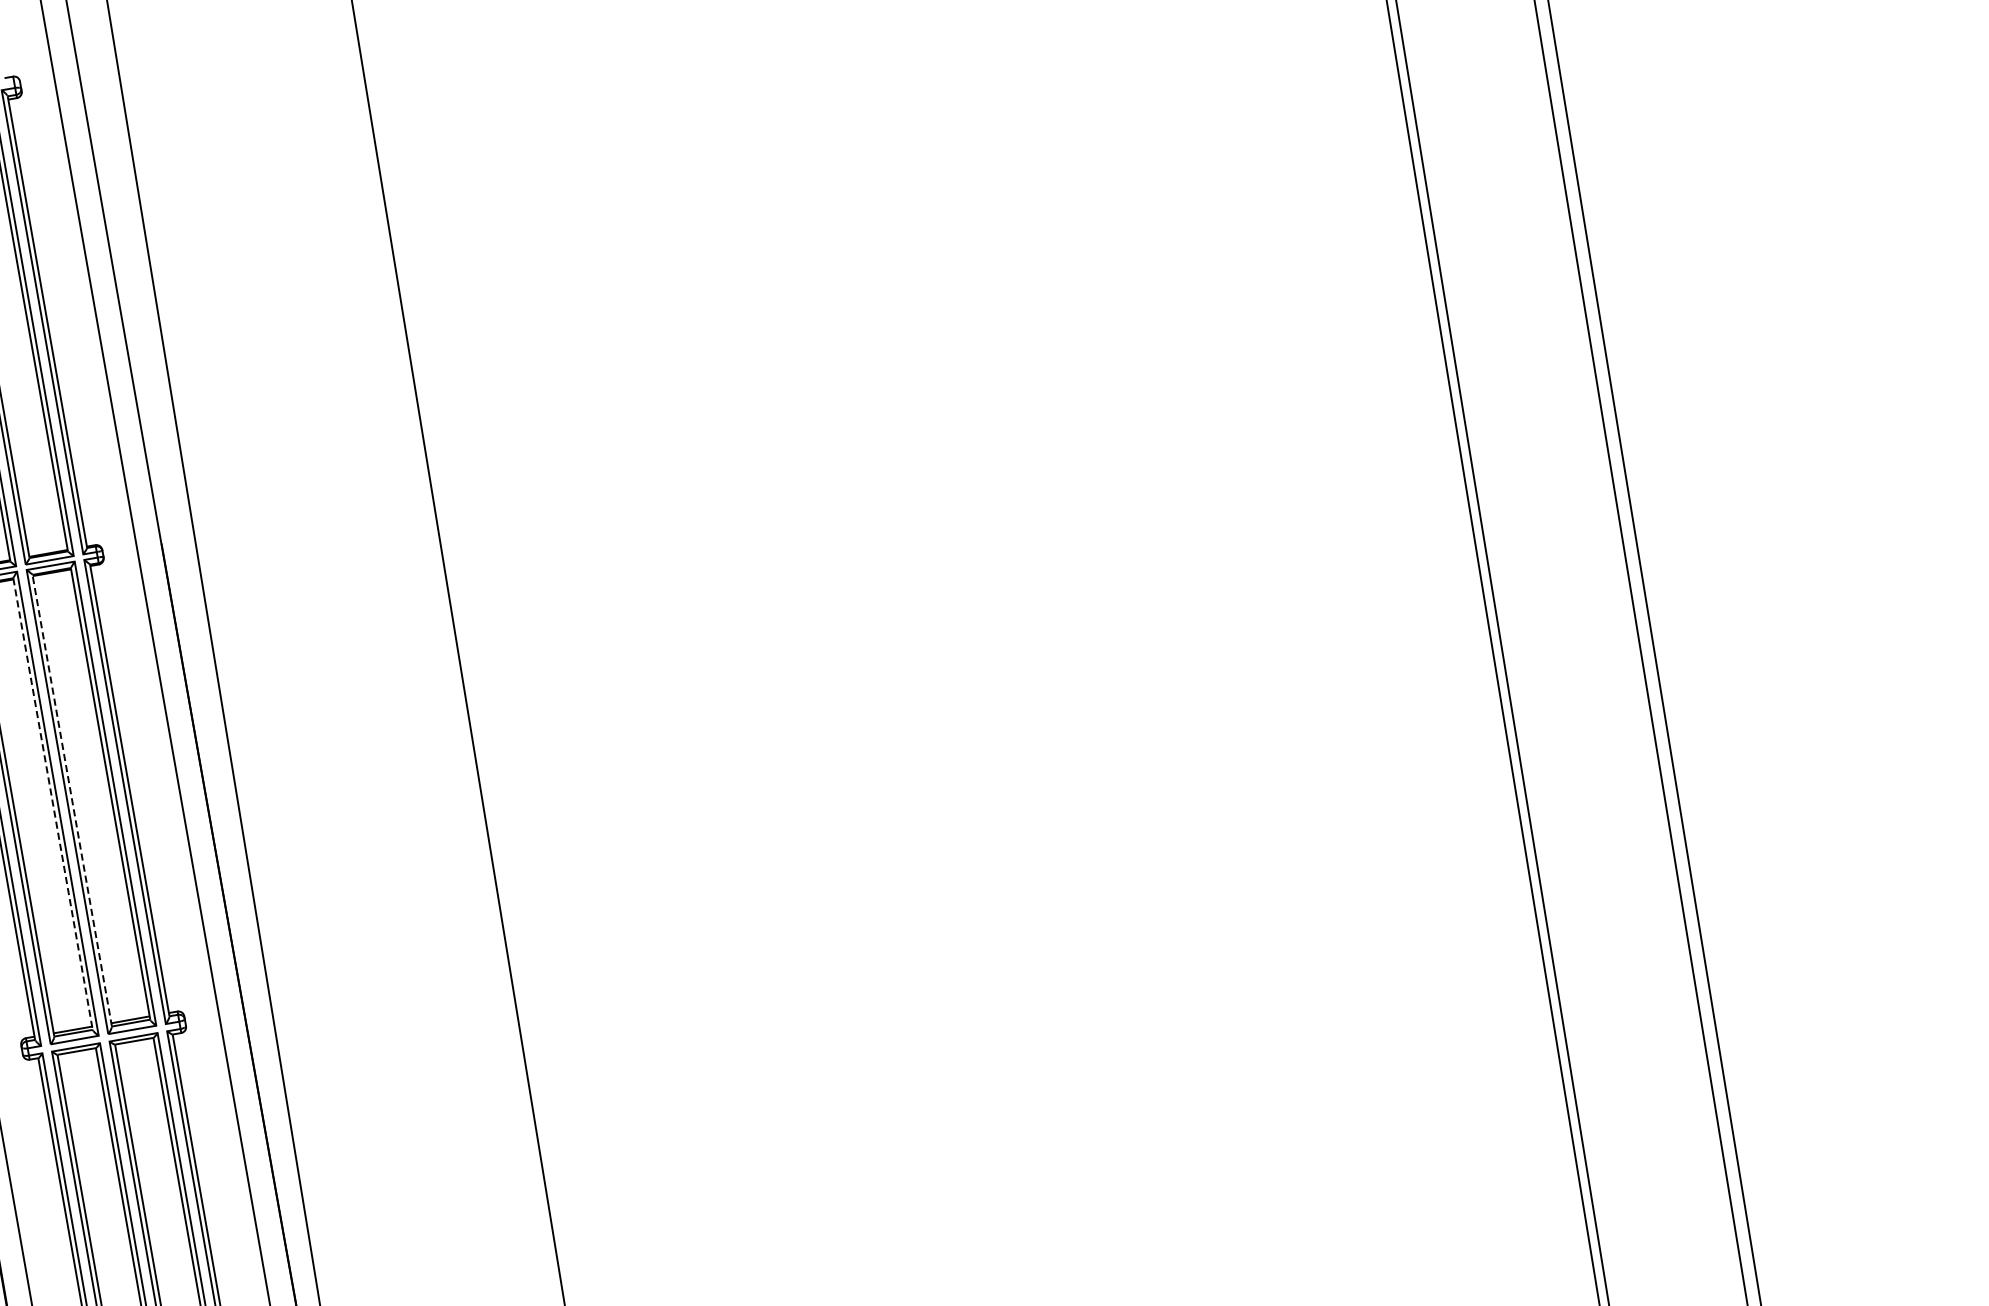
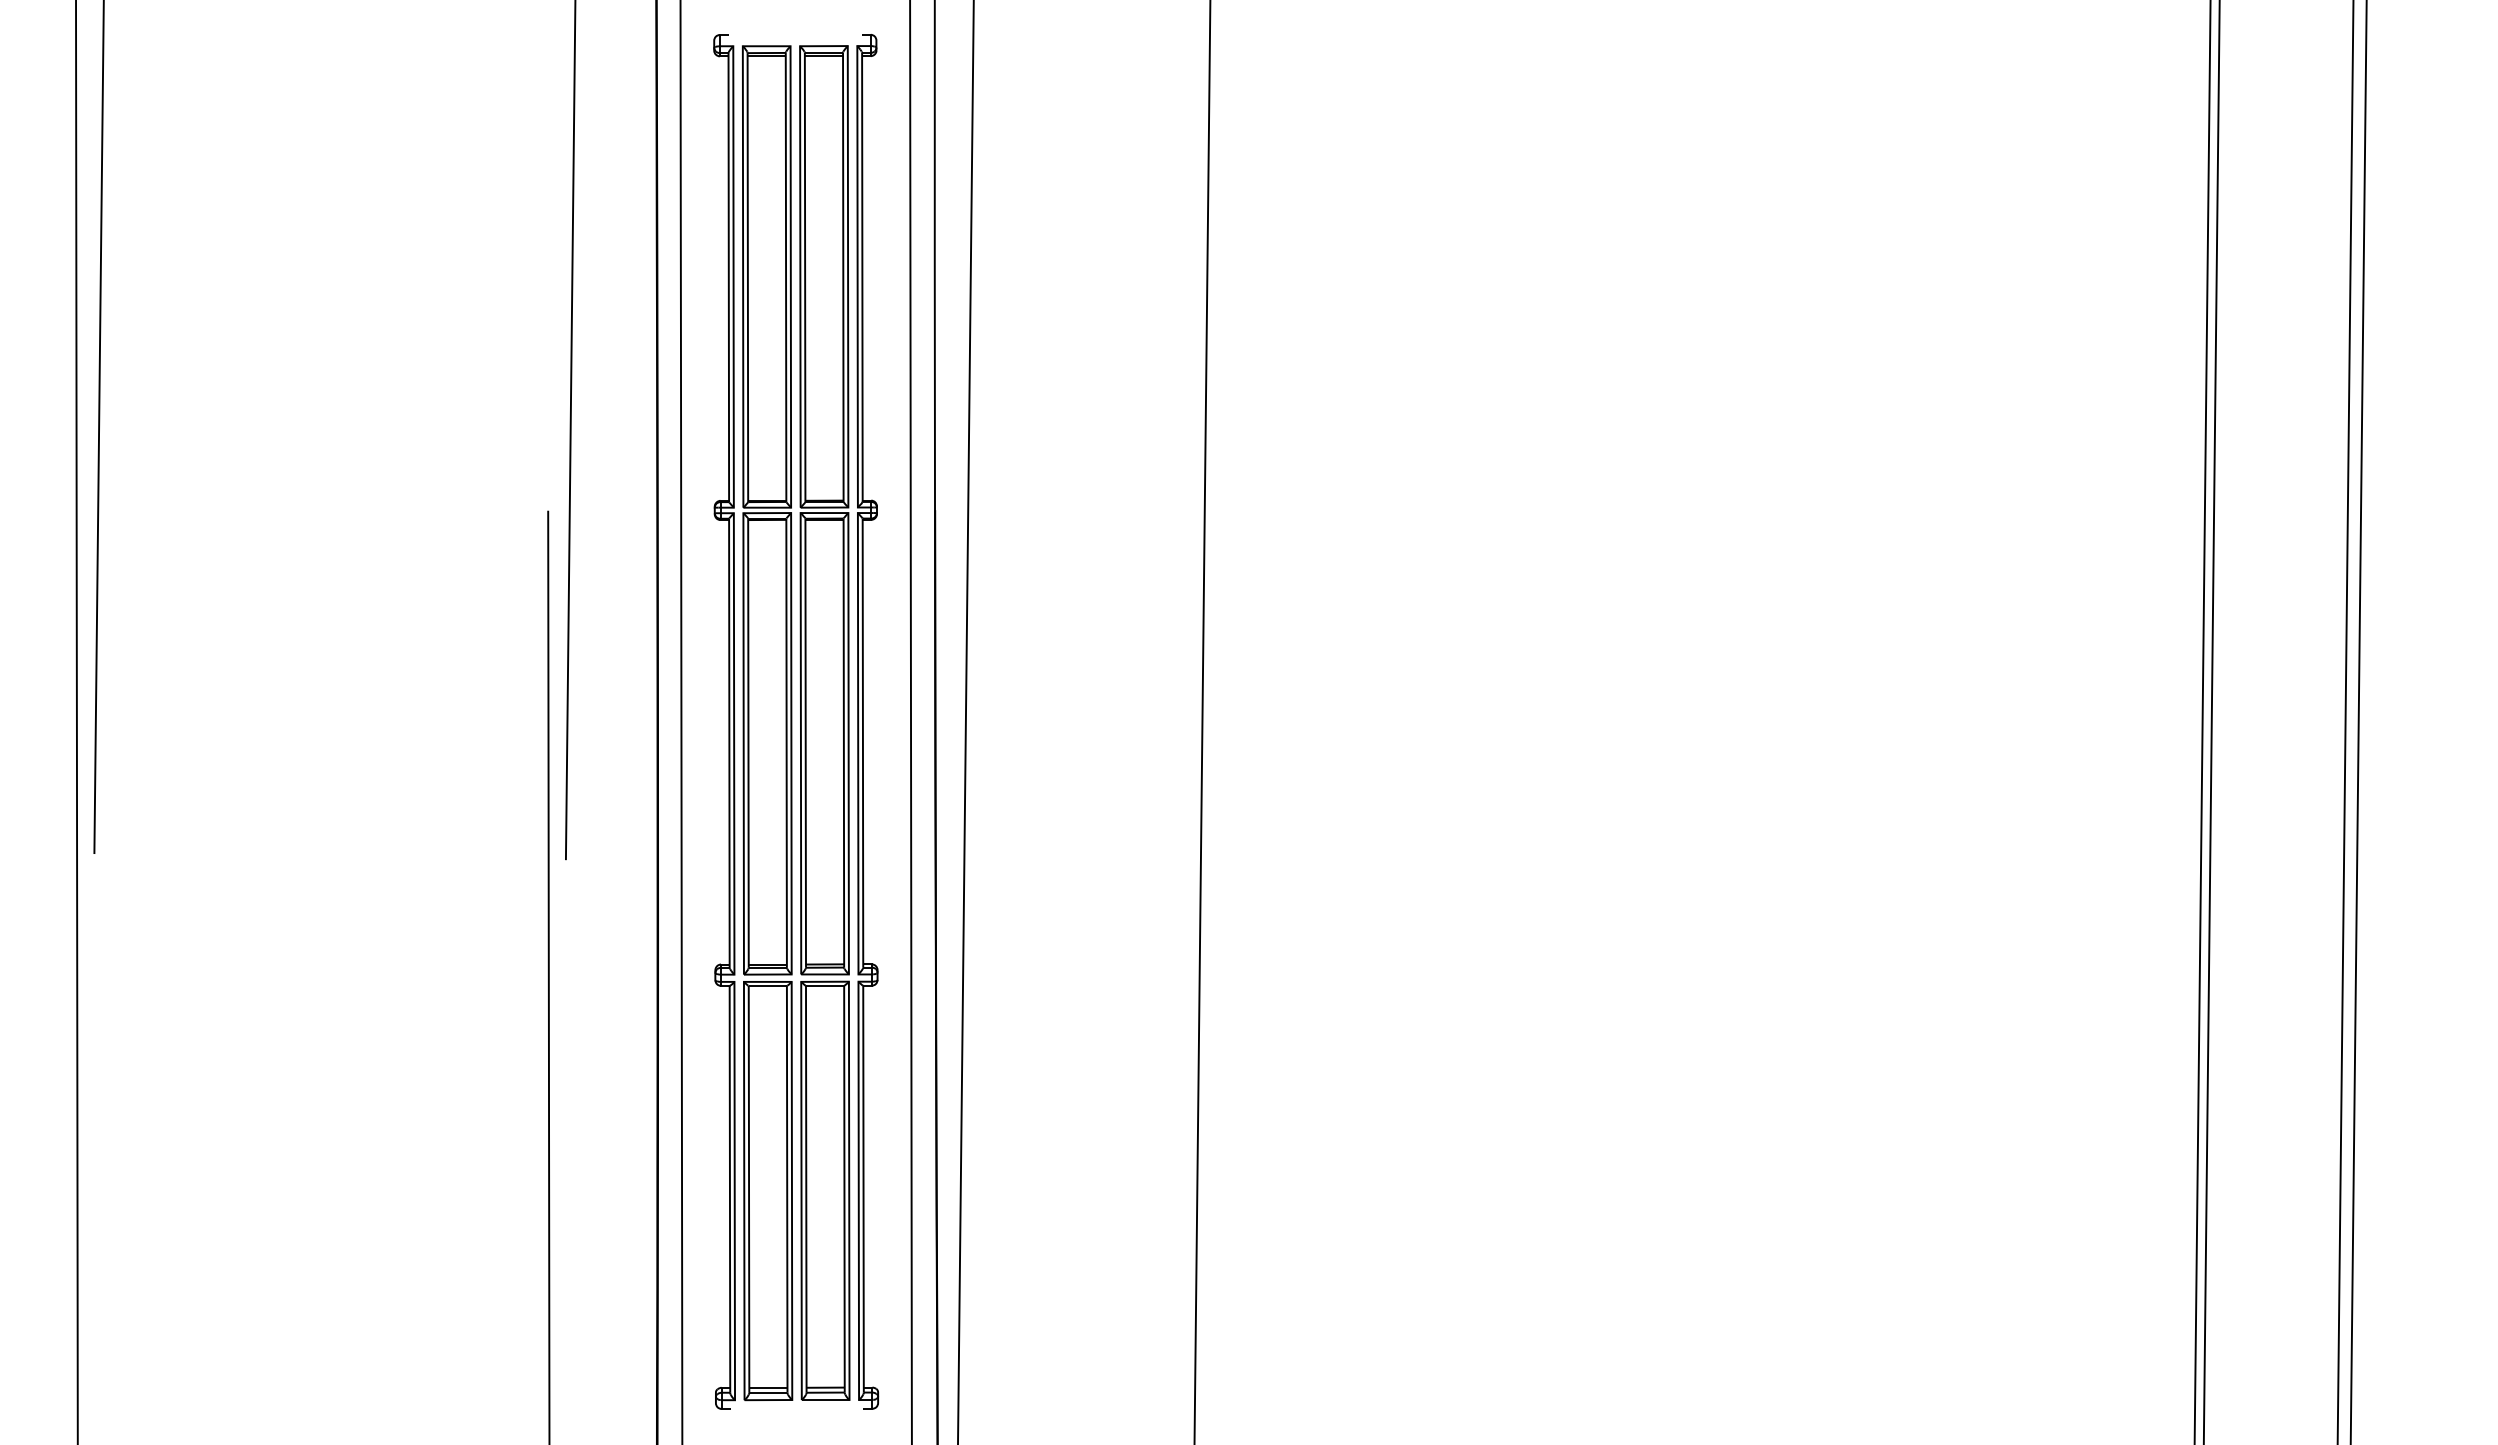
line: (72, 801) -> (805, 743), dashed -> solid
line: (52, 804) -> (786, 743), dashed -> solid

